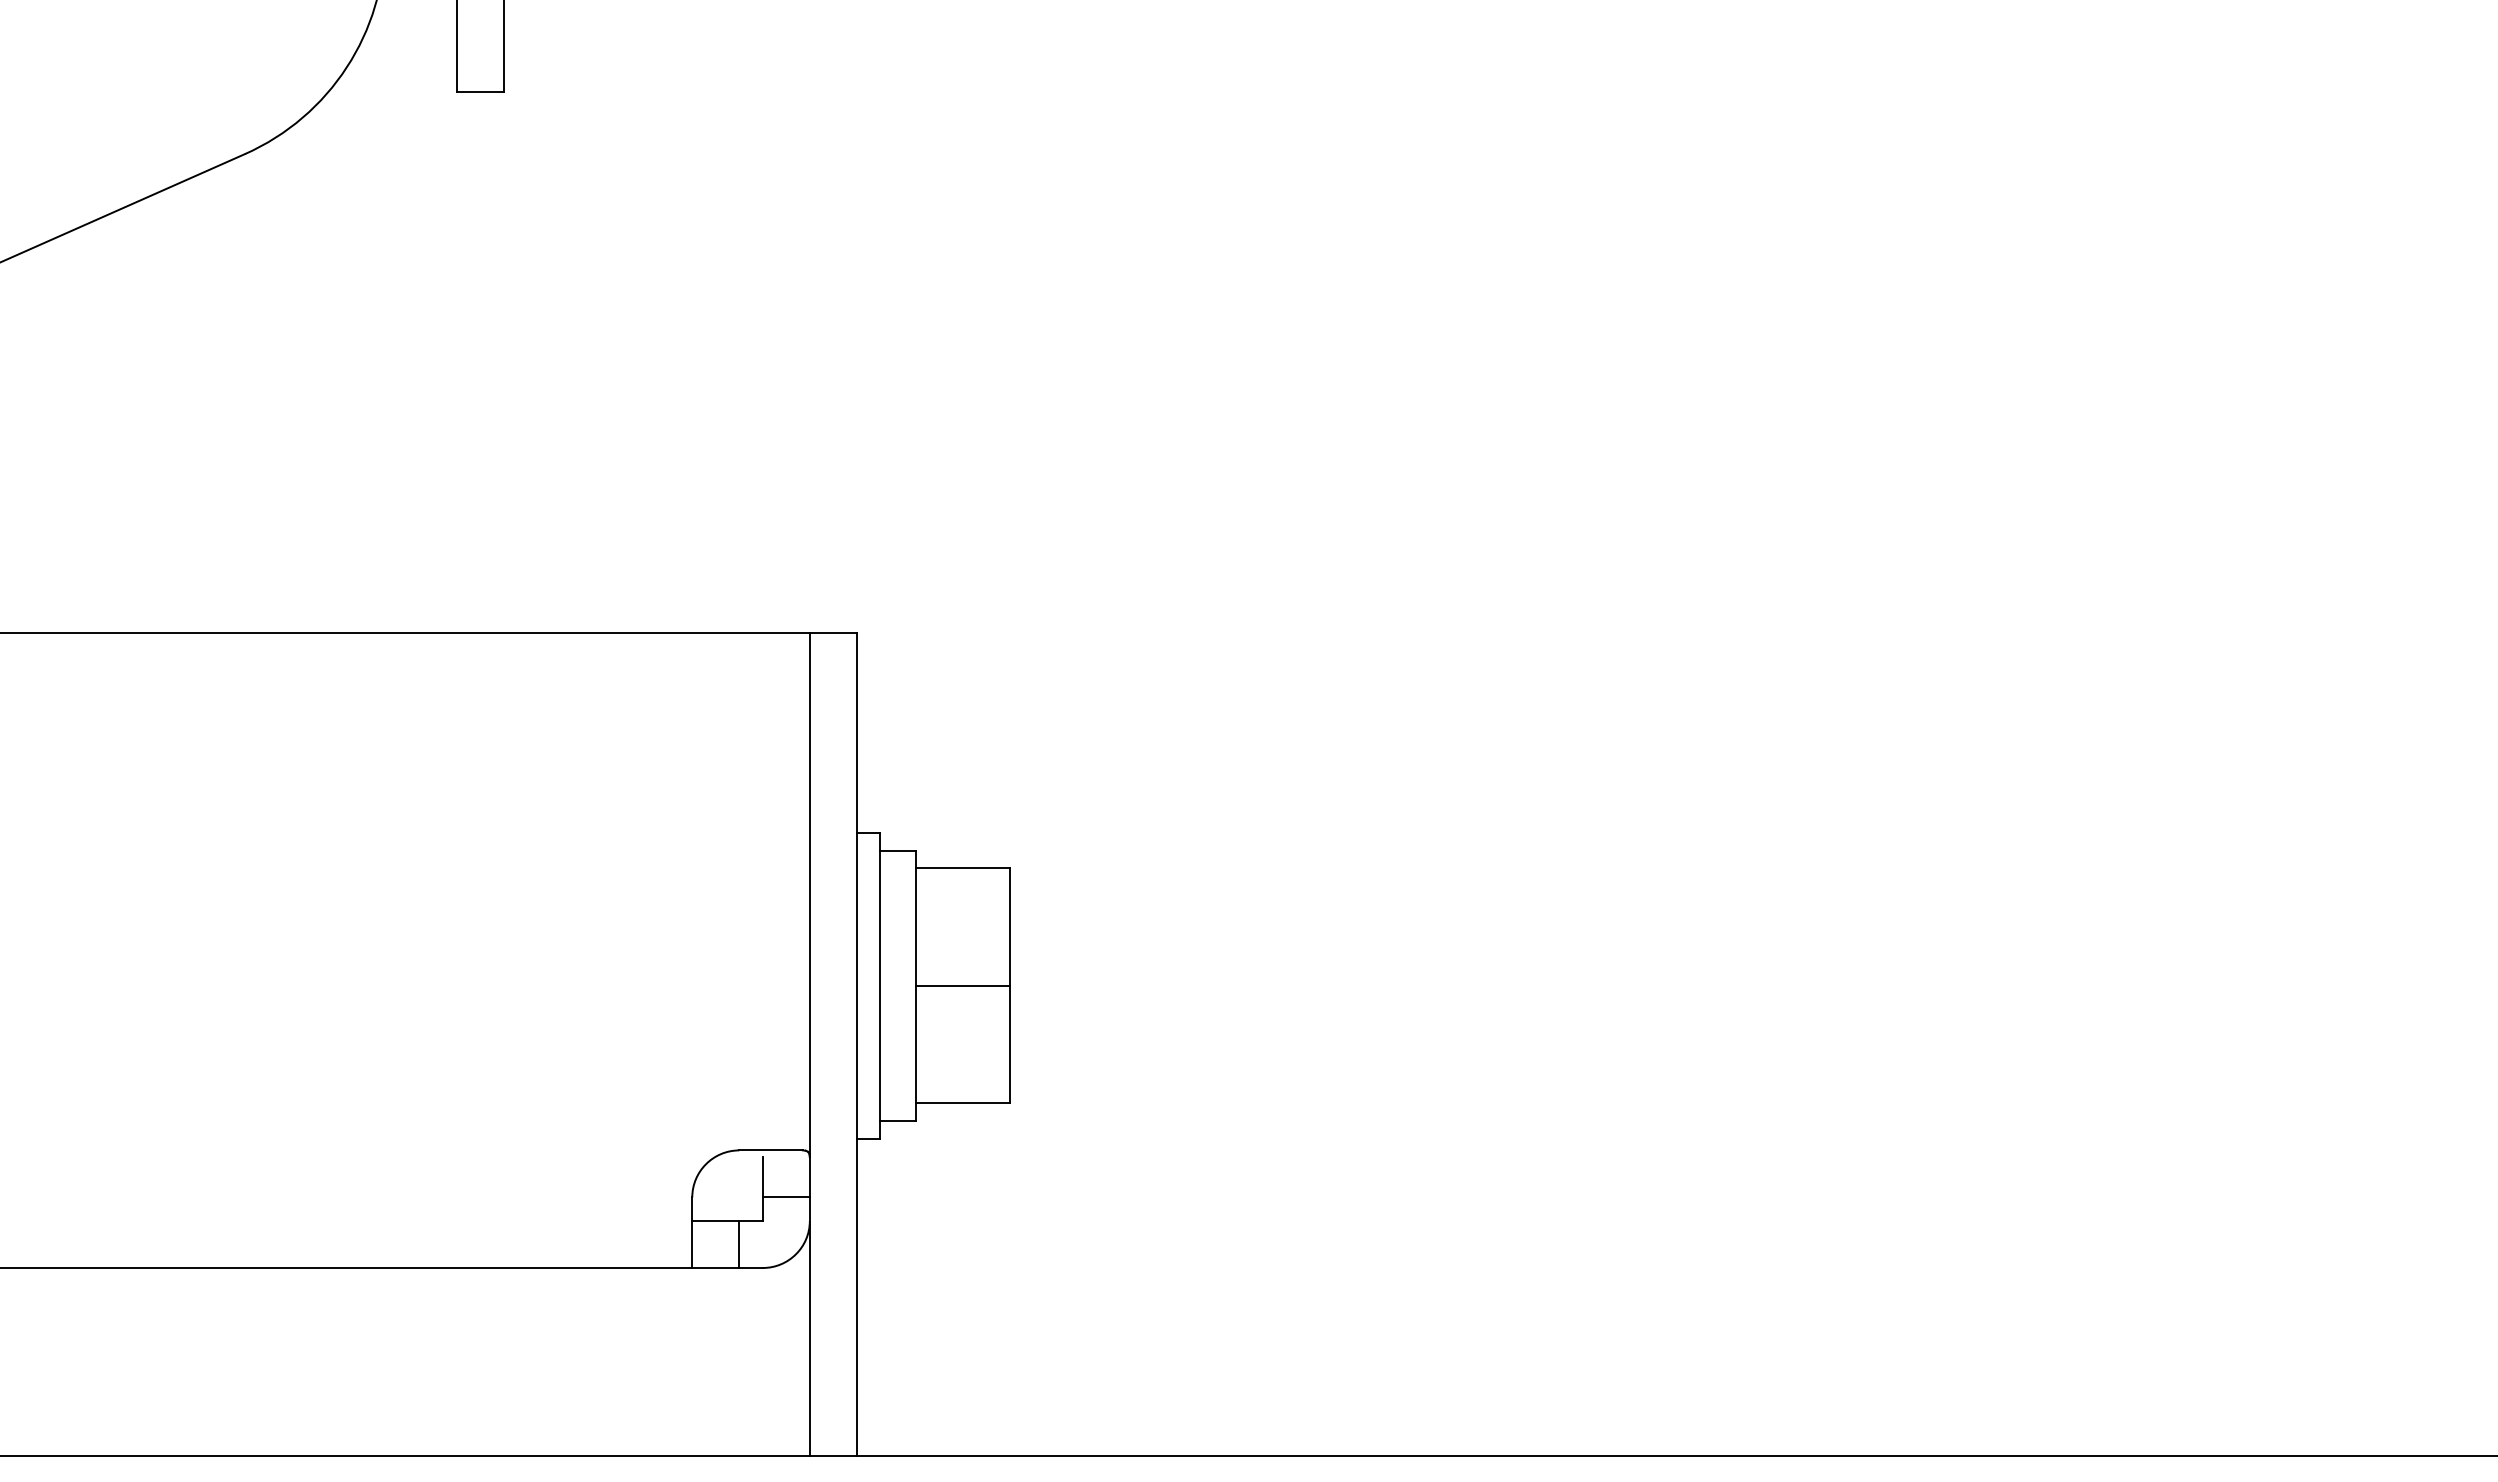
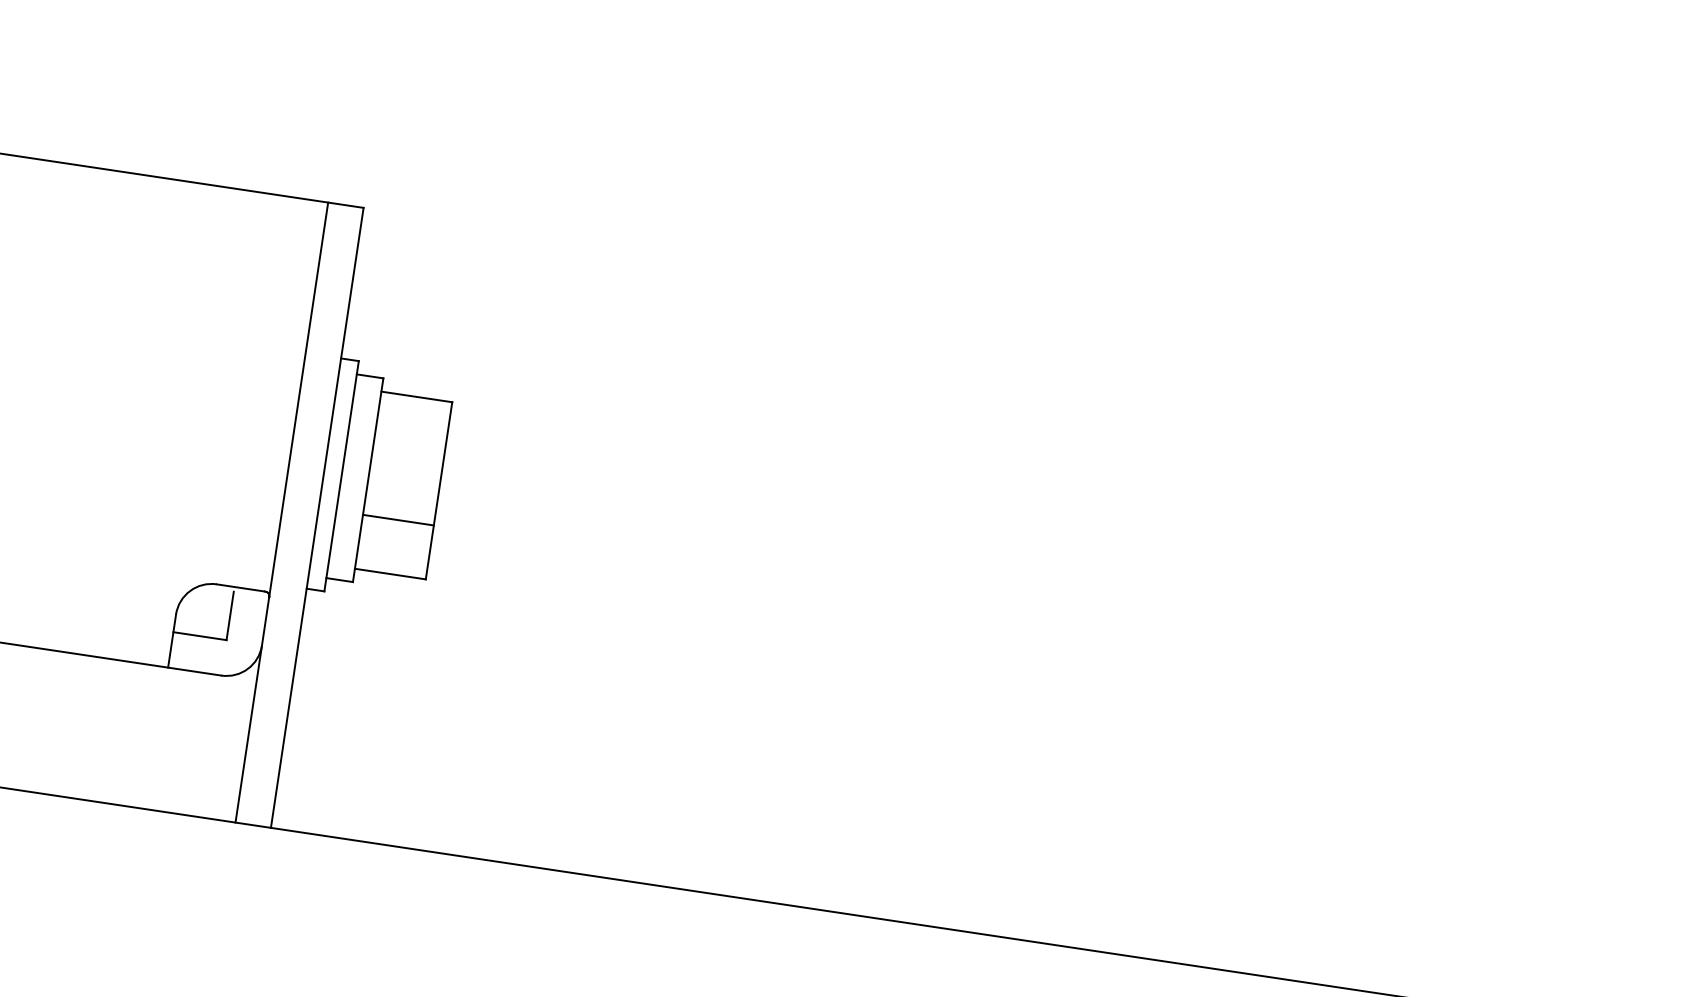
line: (962, 985) -> (398, 519), moved
line: (785, 1197) -> (246, 625), removed
line: (739, 1244) -> (206, 655), removed

